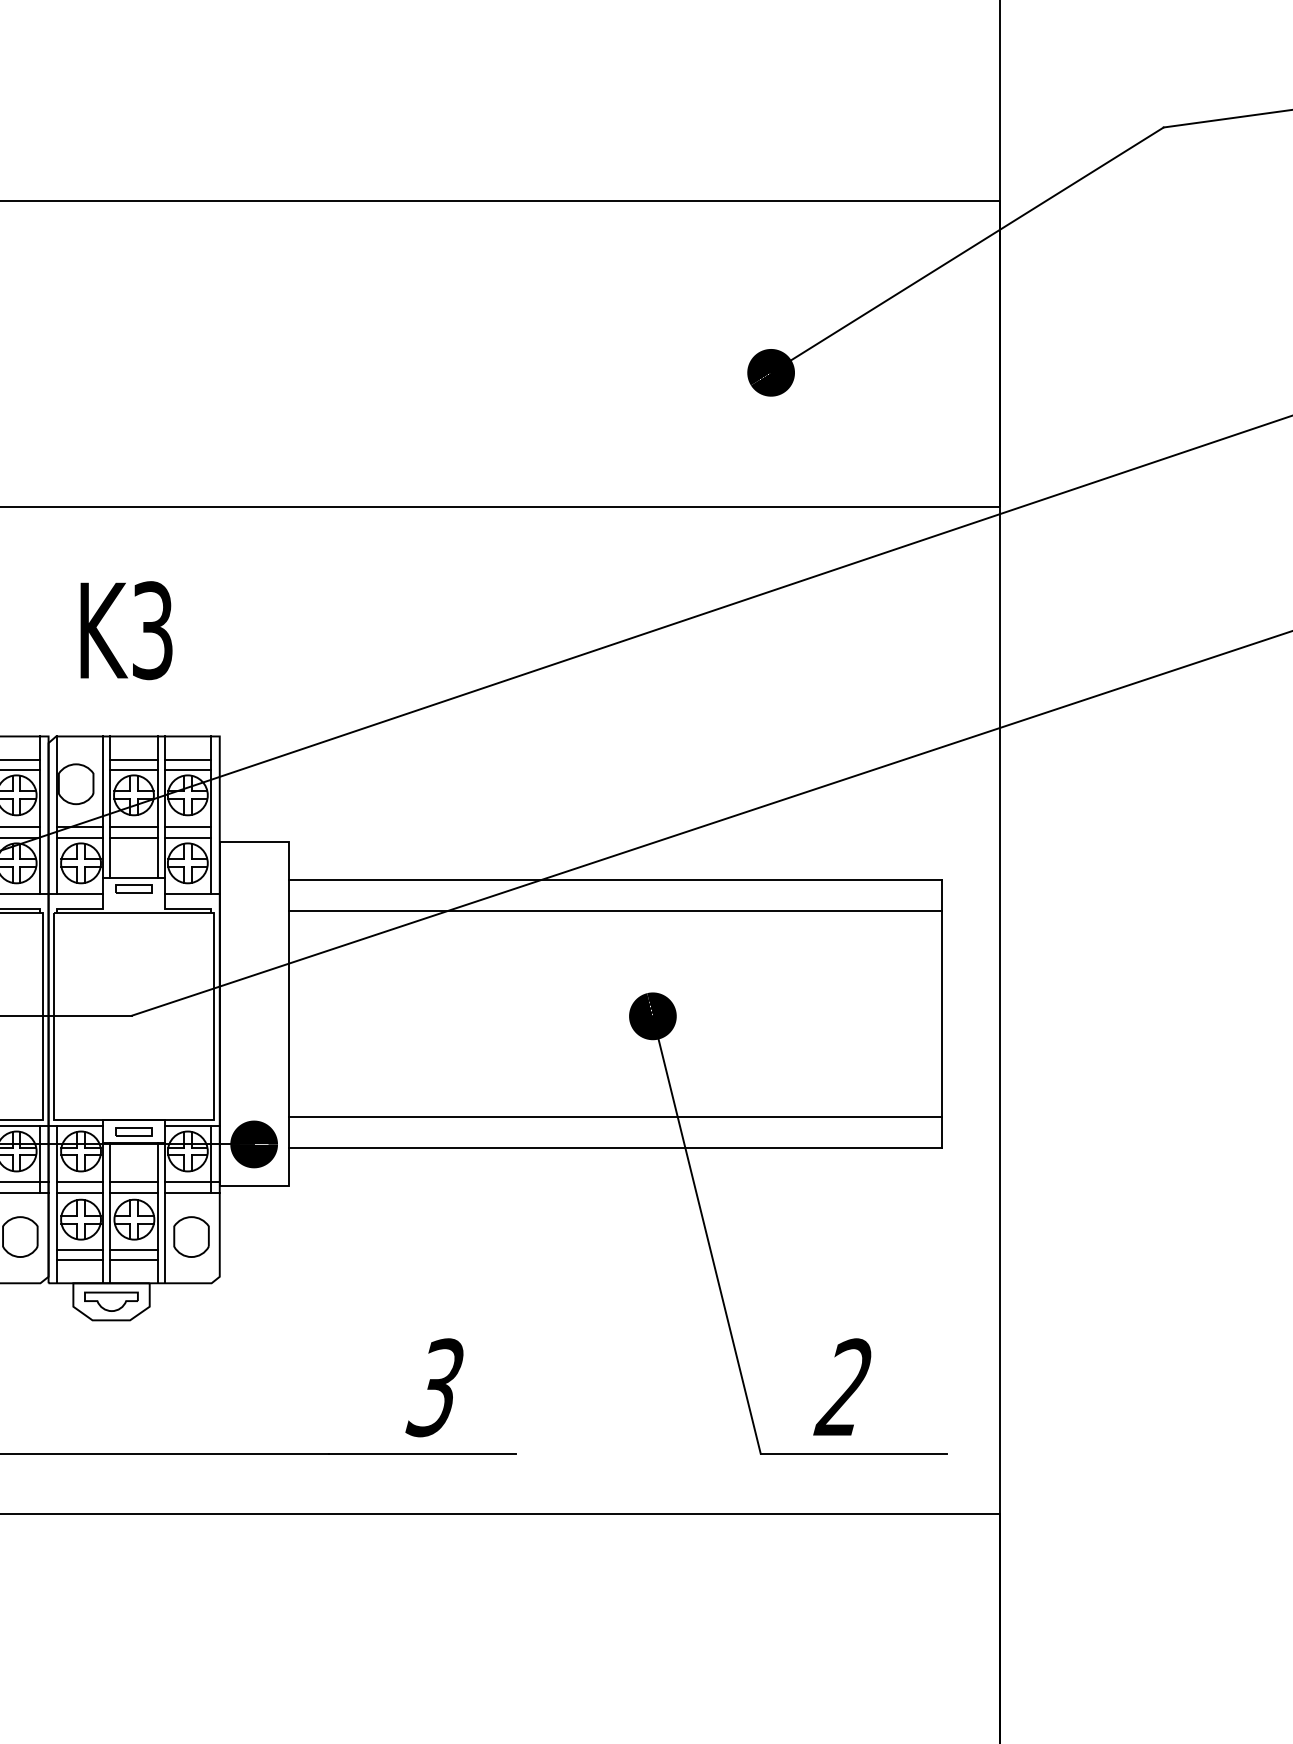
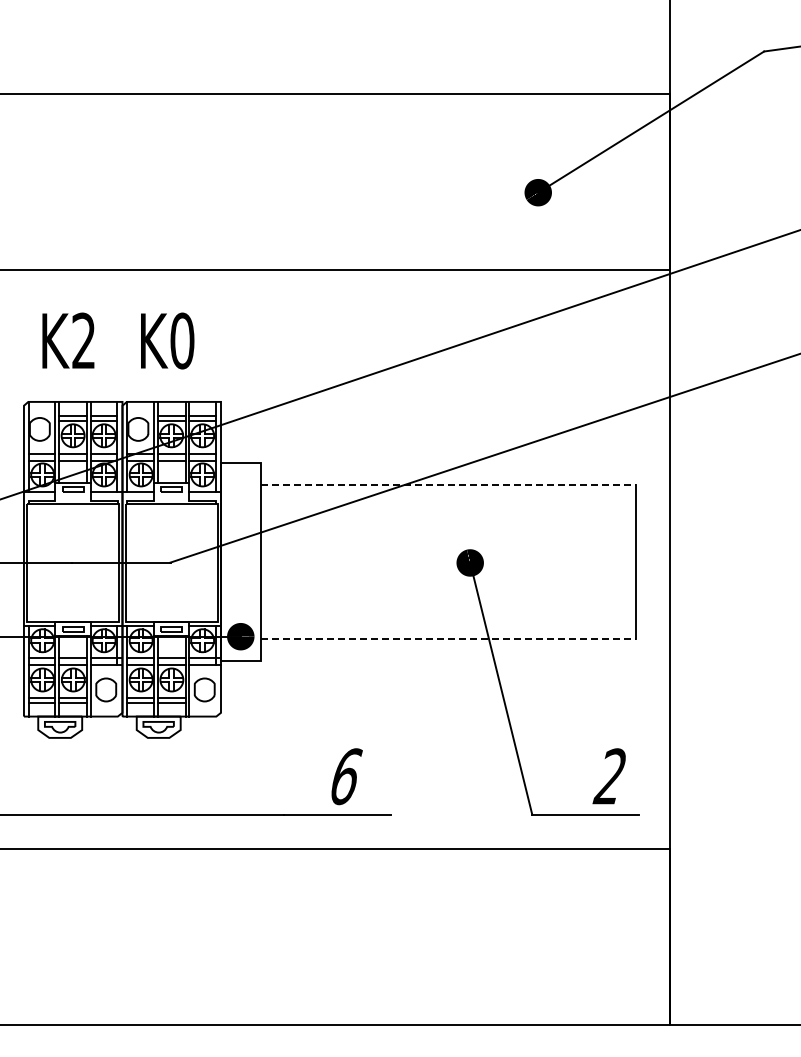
text: (152, 629) -> (182, 340), K3 -> K0
line: (615, 879) -> (448, 484), solid -> dashed
line: (615, 911) -> (448, 502), removed
line: (615, 1116) -> (448, 620), removed
line: (615, 1147) -> (448, 638), solid -> dashed
text: (434, 1387) -> (344, 776), 3 -> 6
text: (841, 1387) -> (608, 776), moved

